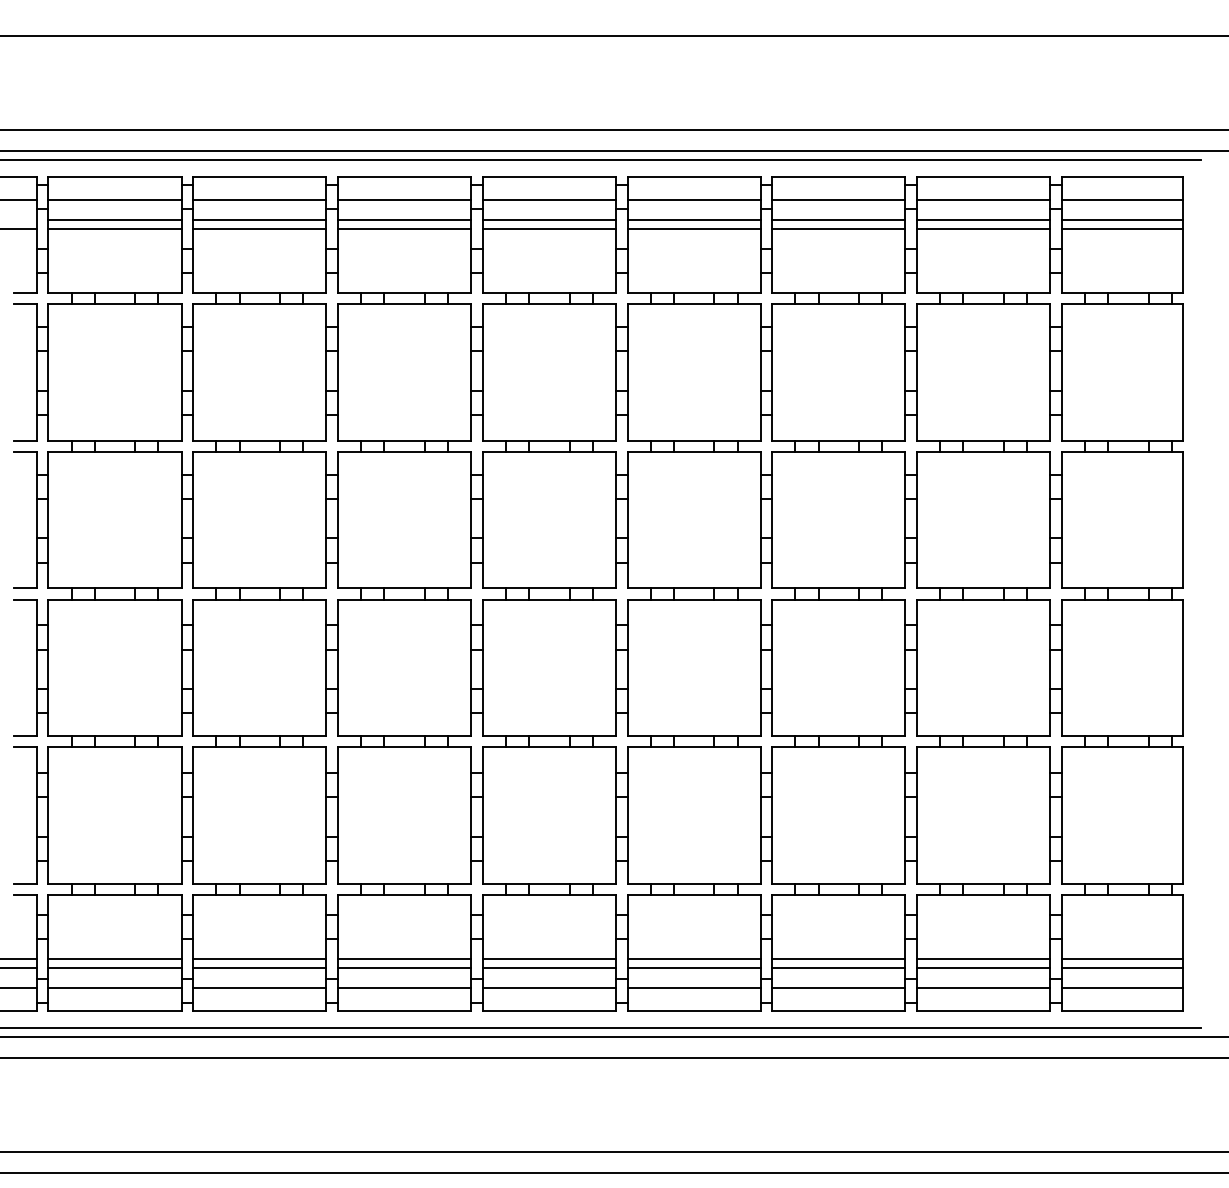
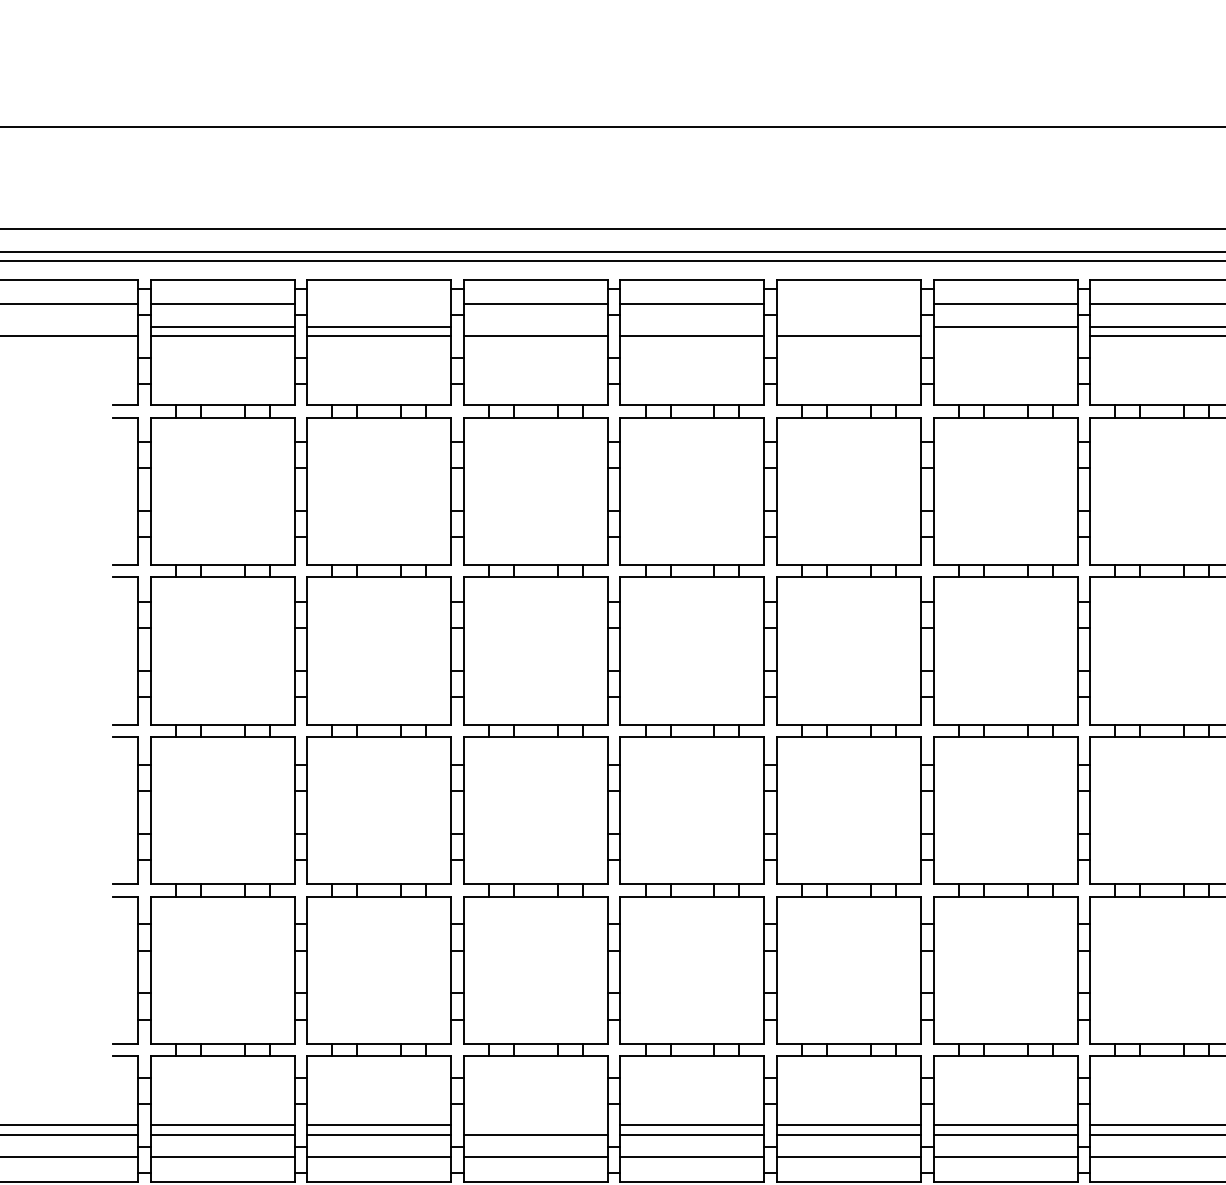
line: (259, 199) -> (379, 304), removed
line: (693, 199) -> (848, 304), removed
line: (404, 220) -> (535, 326), removed
line: (548, 220) -> (691, 326), removed
line: (693, 220) -> (848, 326), removed
line: (838, 229) -> (1005, 336), removed
line: (404, 958) -> (535, 1125), removed

